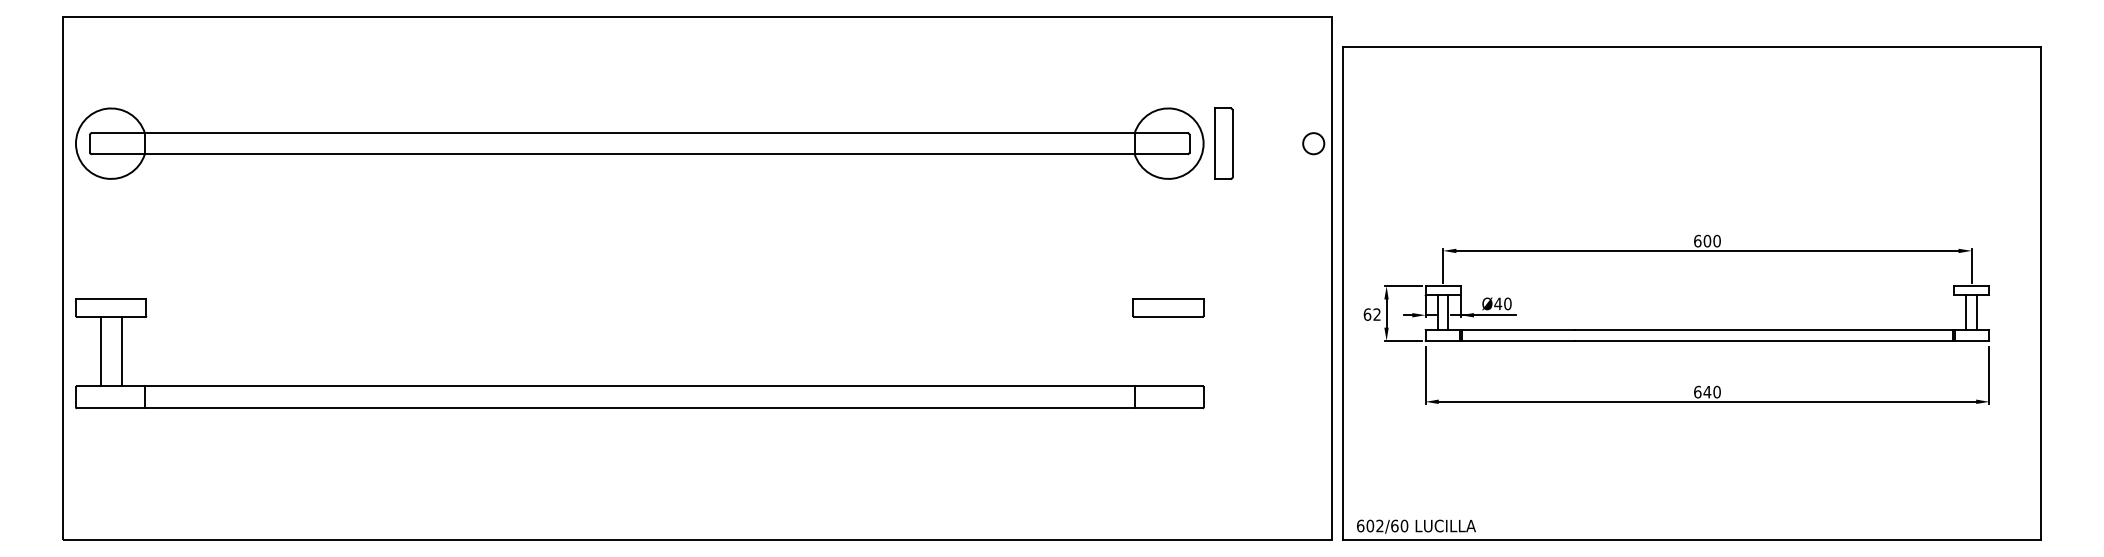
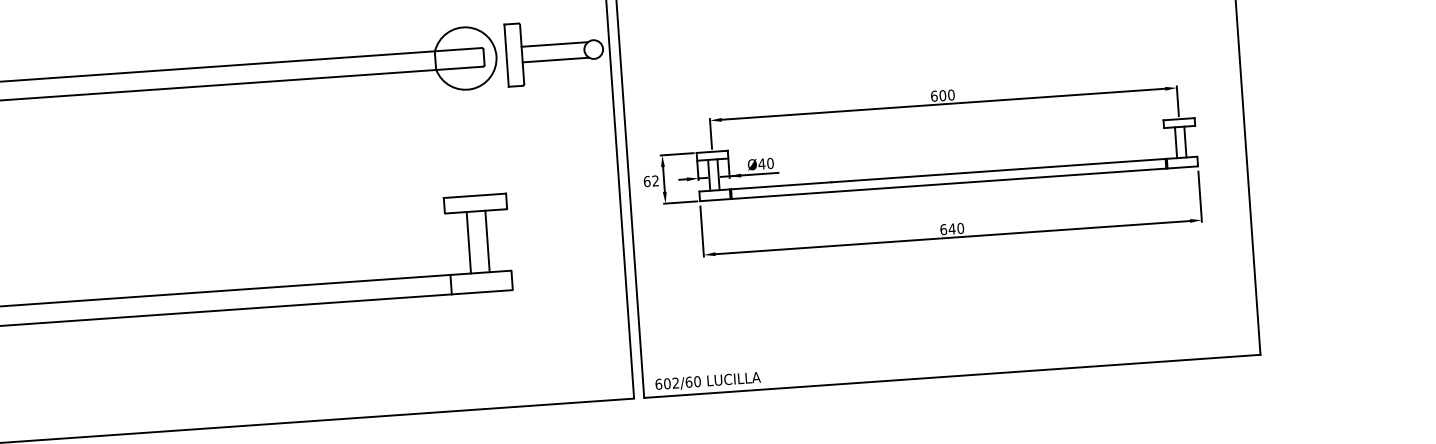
line: (1269, 134) -> (554, 44), added
line: (1269, 152) -> (555, 60), added
part: (1676, 329) -> (920, 175), moved
line: (1157, 351) -> (468, 242), added
line: (1178, 351) -> (487, 241), added

